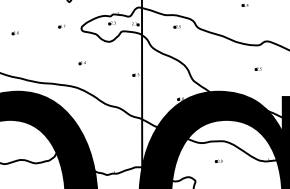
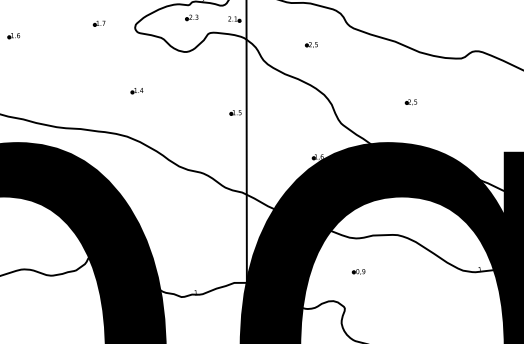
part: (176, 26) -> (309, 44), moved
part: (257, 68) -> (409, 101), moved
part: (218, 160) -> (357, 270), moved

